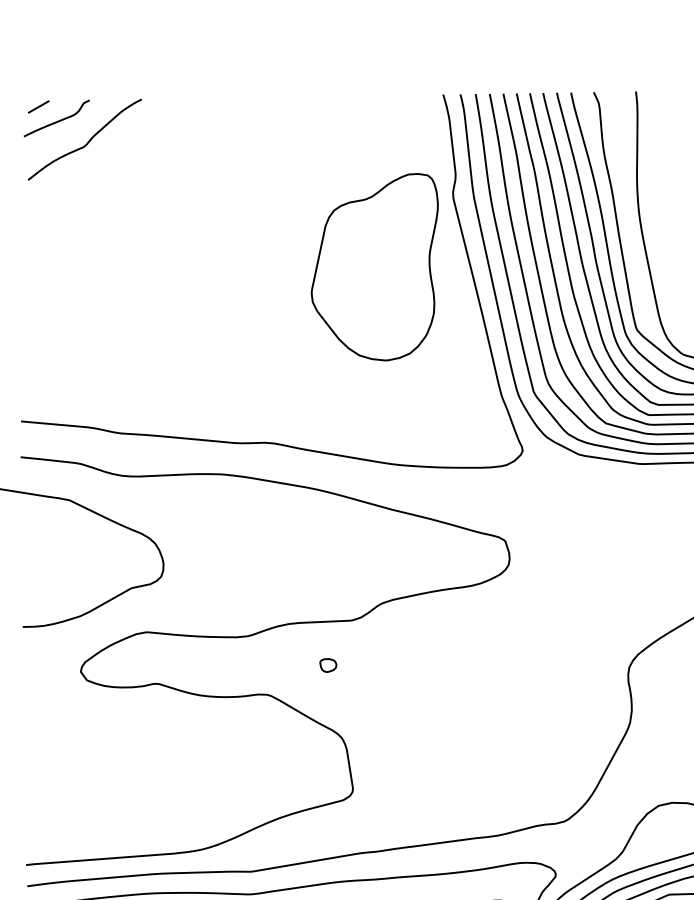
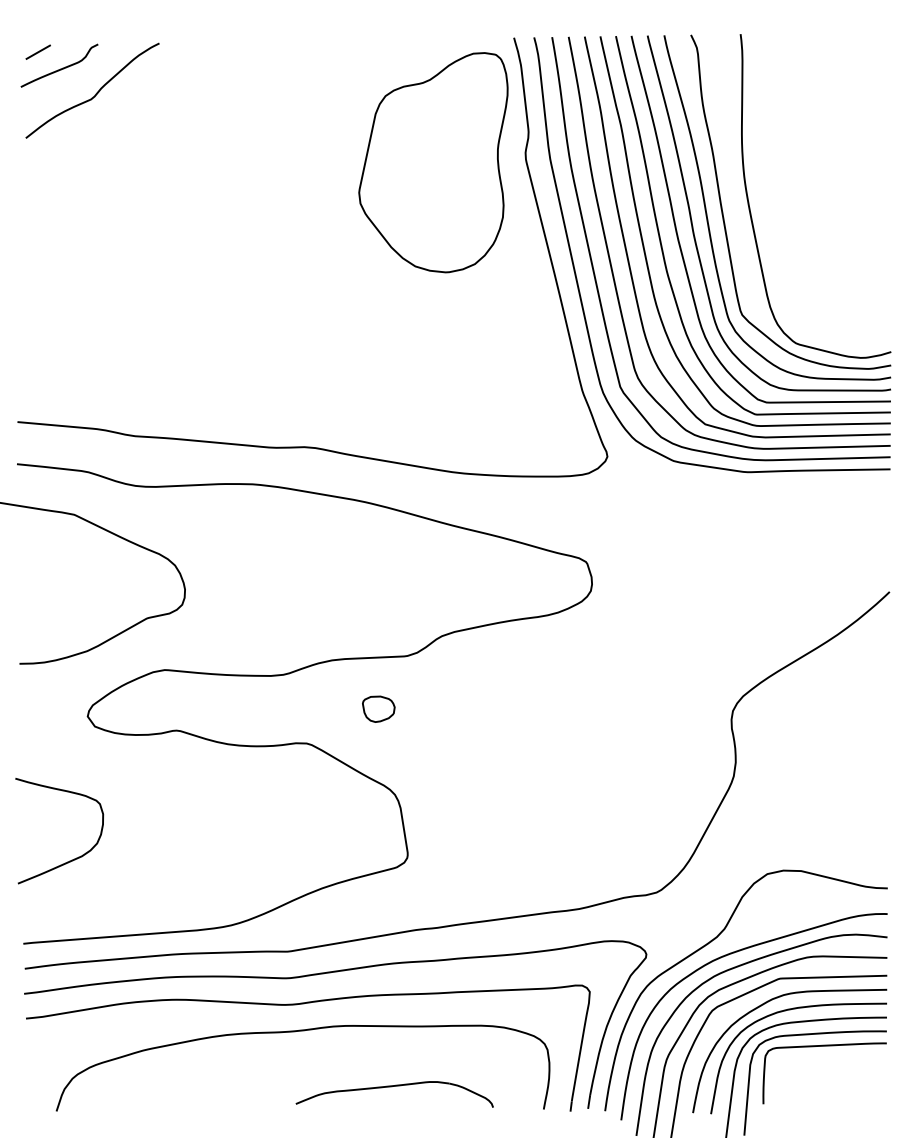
part: (374, 267) -> (433, 162), moved
part: (328, 664) -> (378, 708), size x1.67
curve: (66, 793) -> (71, 859), added

